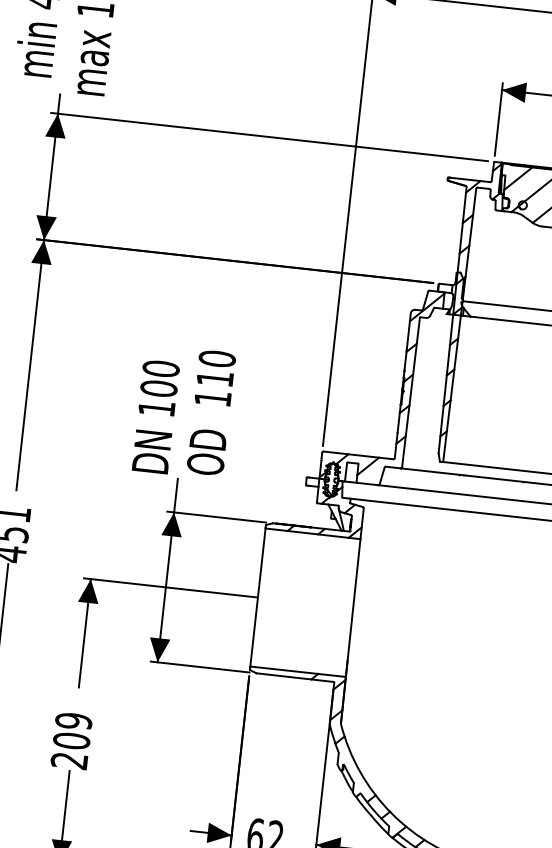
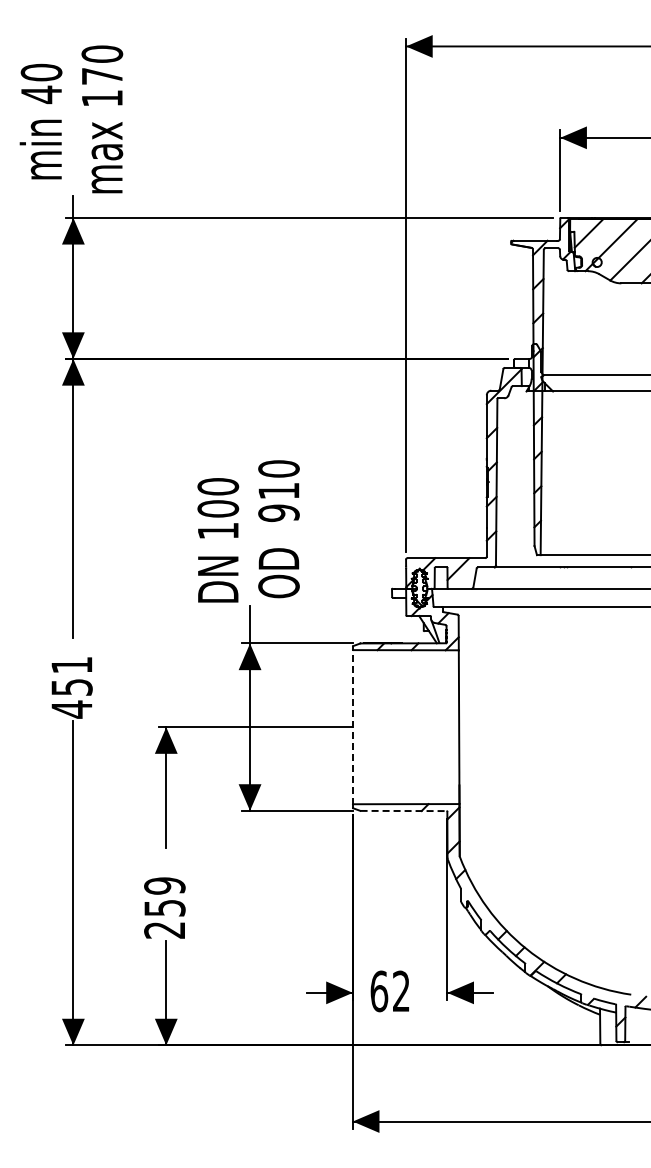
text: (212, 398) -> (278, 513), 110 -> 910
line: (257, 597) -> (352, 727), solid -> dashed
line: (295, 678) -> (404, 811), solid -> dashed
text: (71, 740) -> (164, 907), 209 -> 259

